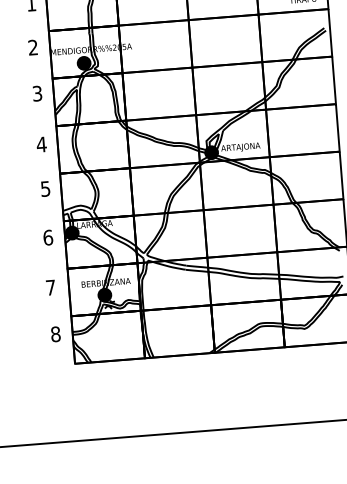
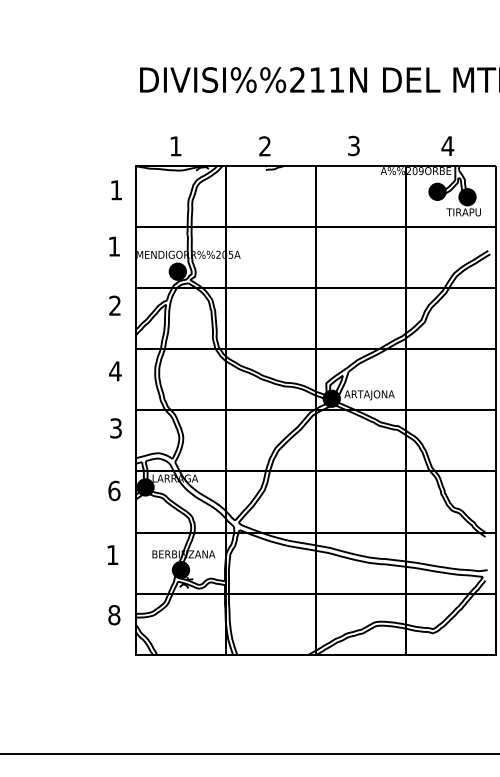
text: (32, 47) -> (113, 246), 2 -> 1
text: (36, 93) -> (114, 305), 3 -> 2
text: (45, 188) -> (115, 427), 5 -> 3
text: (50, 287) -> (112, 554), 7 -> 1

